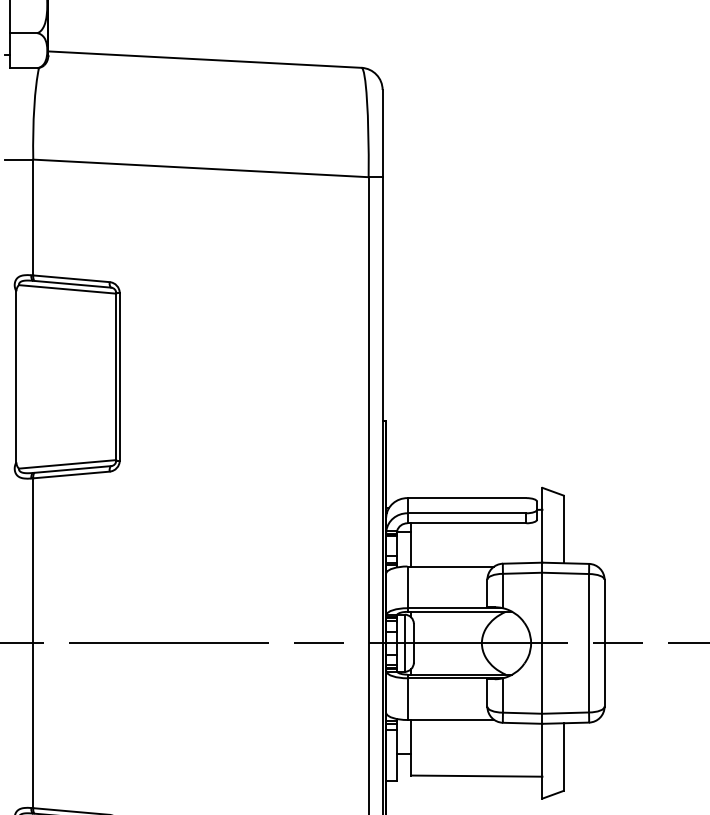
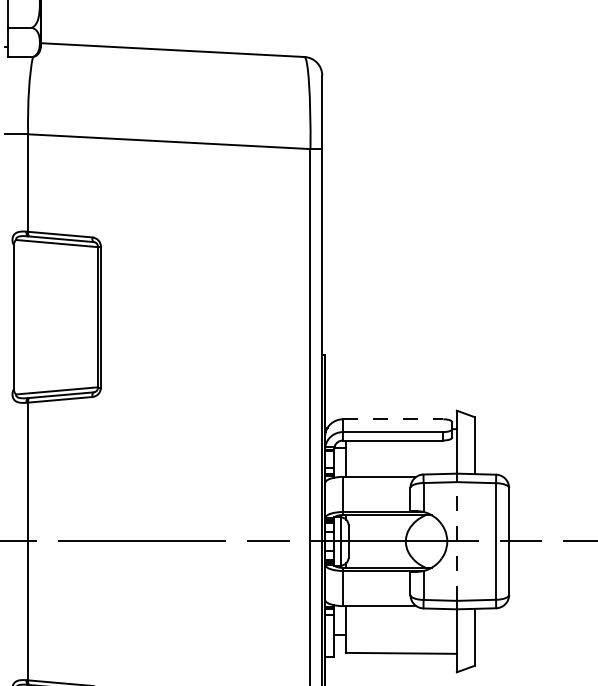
line: (467, 498) -> (393, 419), solid -> dashed
line: (542, 643) -> (456, 541), solid -> dashed

